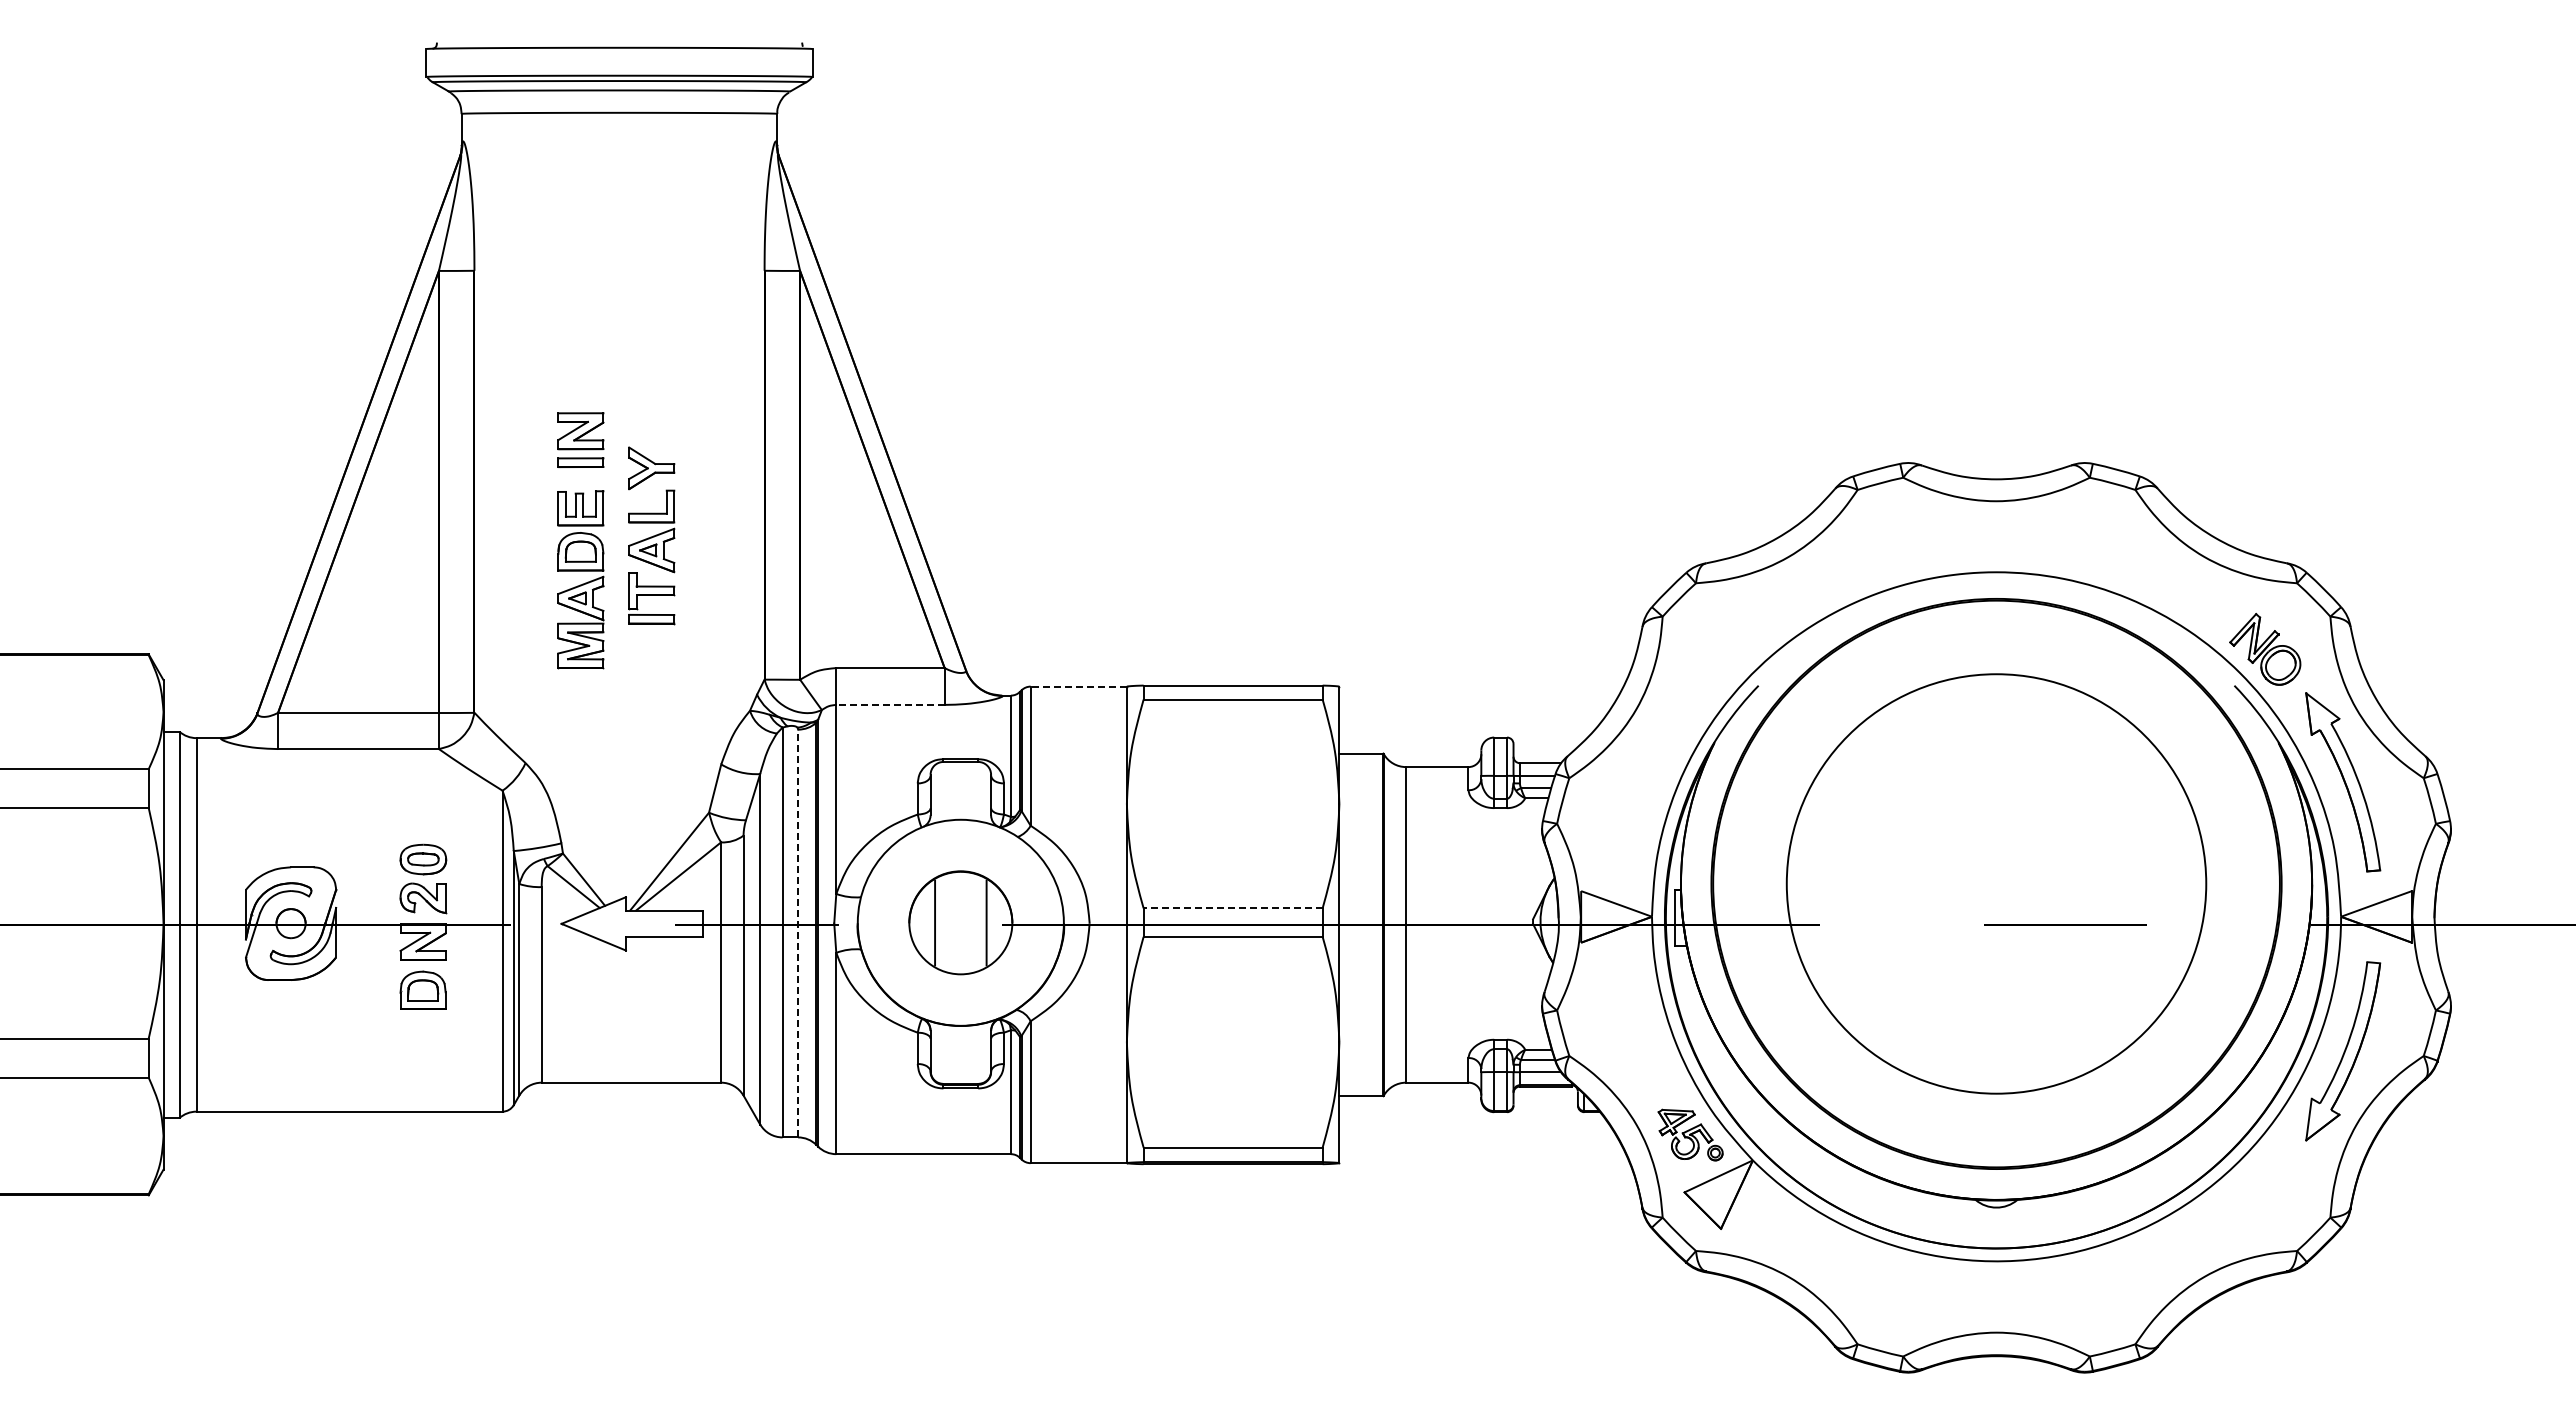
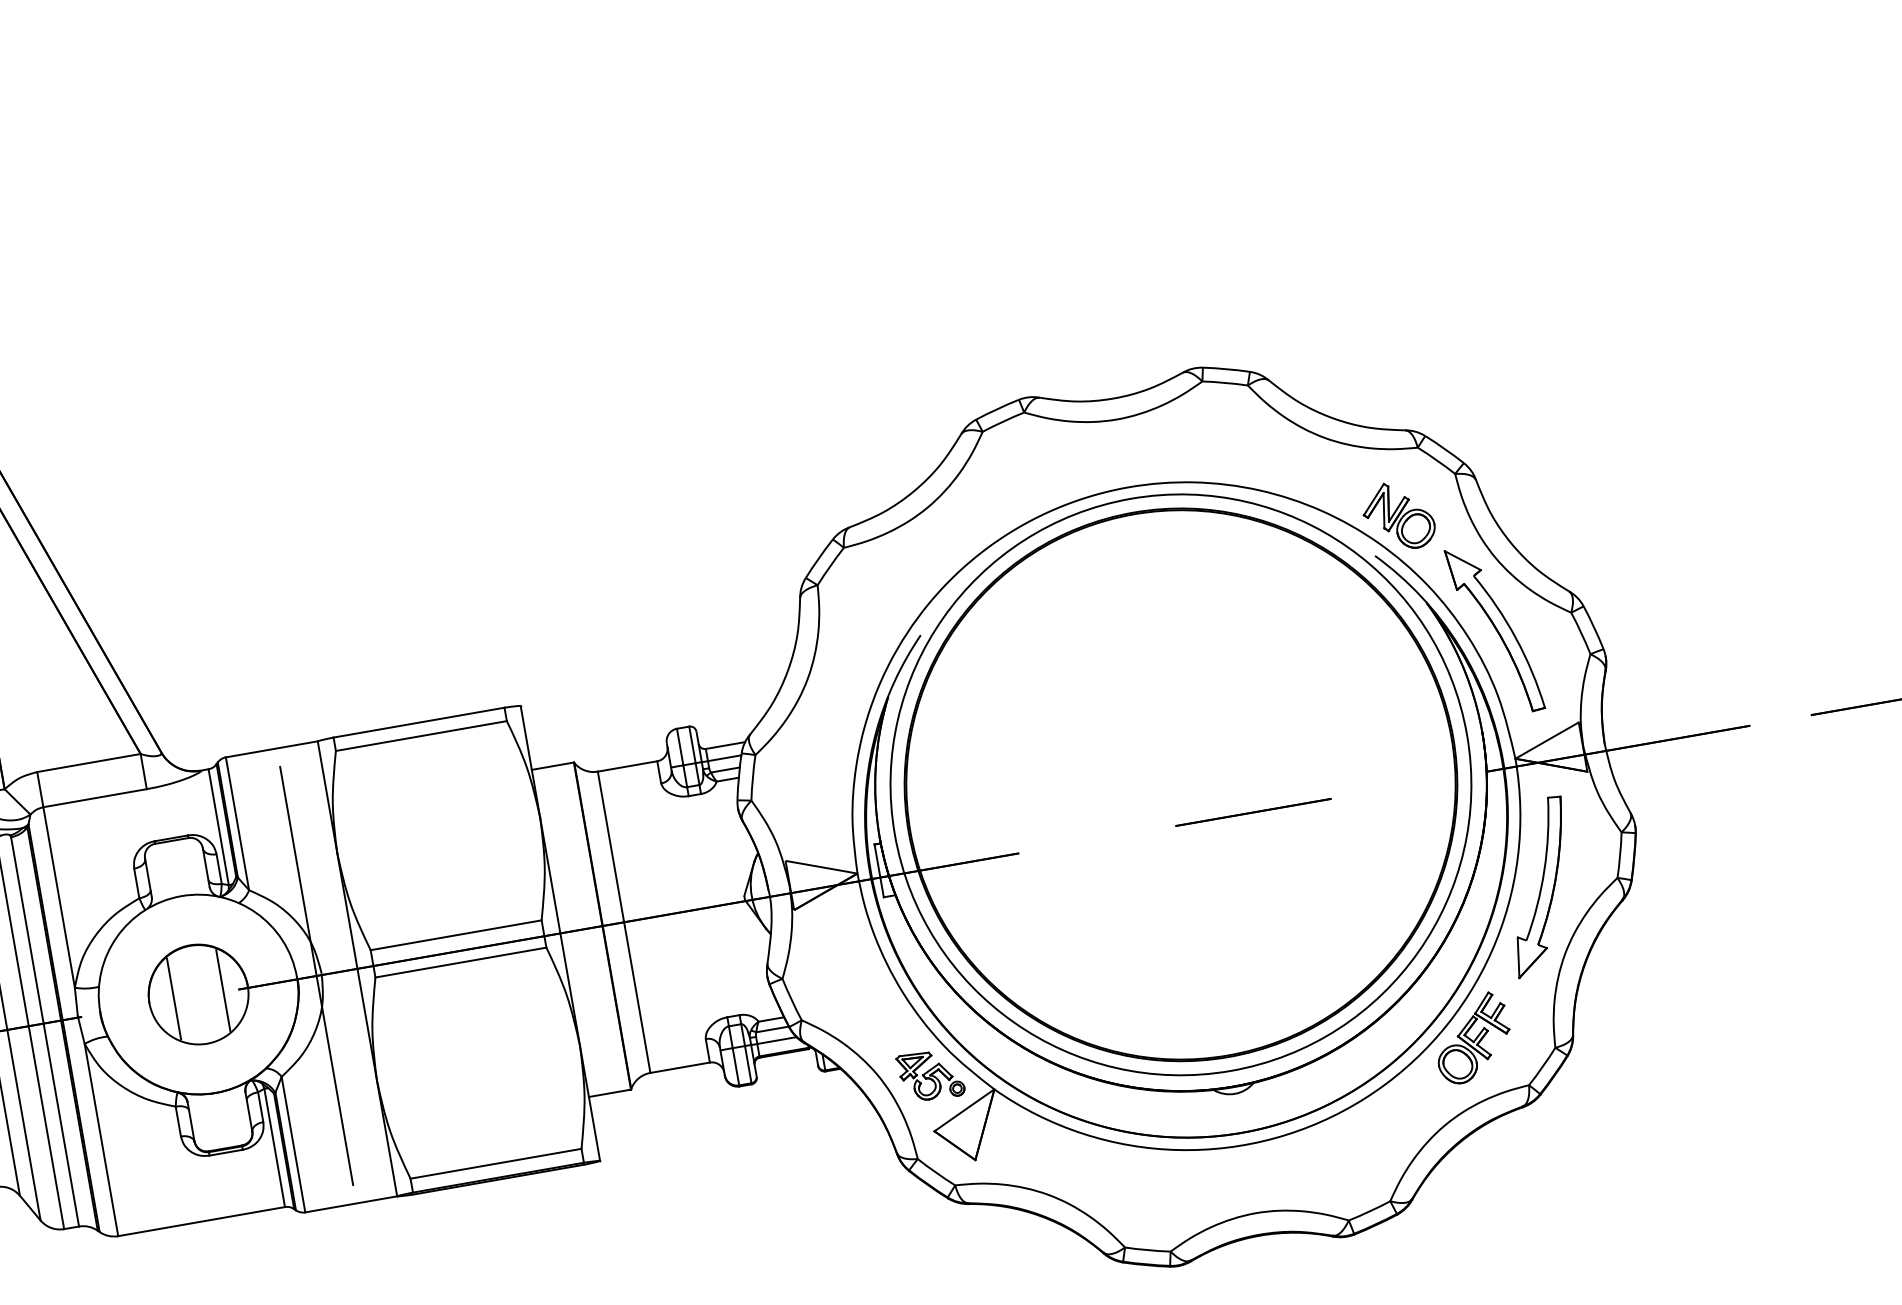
line: (1078, 686) -> (271, 749), dashed -> solid
line: (889, 704) -> (94, 797), dashed -> solid
circle: (1996, 883) -> (1180, 784), size x1.43
line: (1233, 908) -> (456, 935), dashed -> solid
line: (1084, 924) -> (316, 975), added
line: (798, 933) -> (45, 1031), dashed -> solid
part: (2247, 1192) -> (1472, 1037), added

